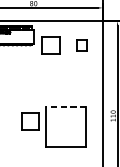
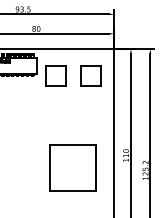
part: (81, 44) -> (90, 75), size x1.67
line: (65, 107) -> (72, 145), dashed -> solid
part: (30, 121) -> (32, 161), removed

